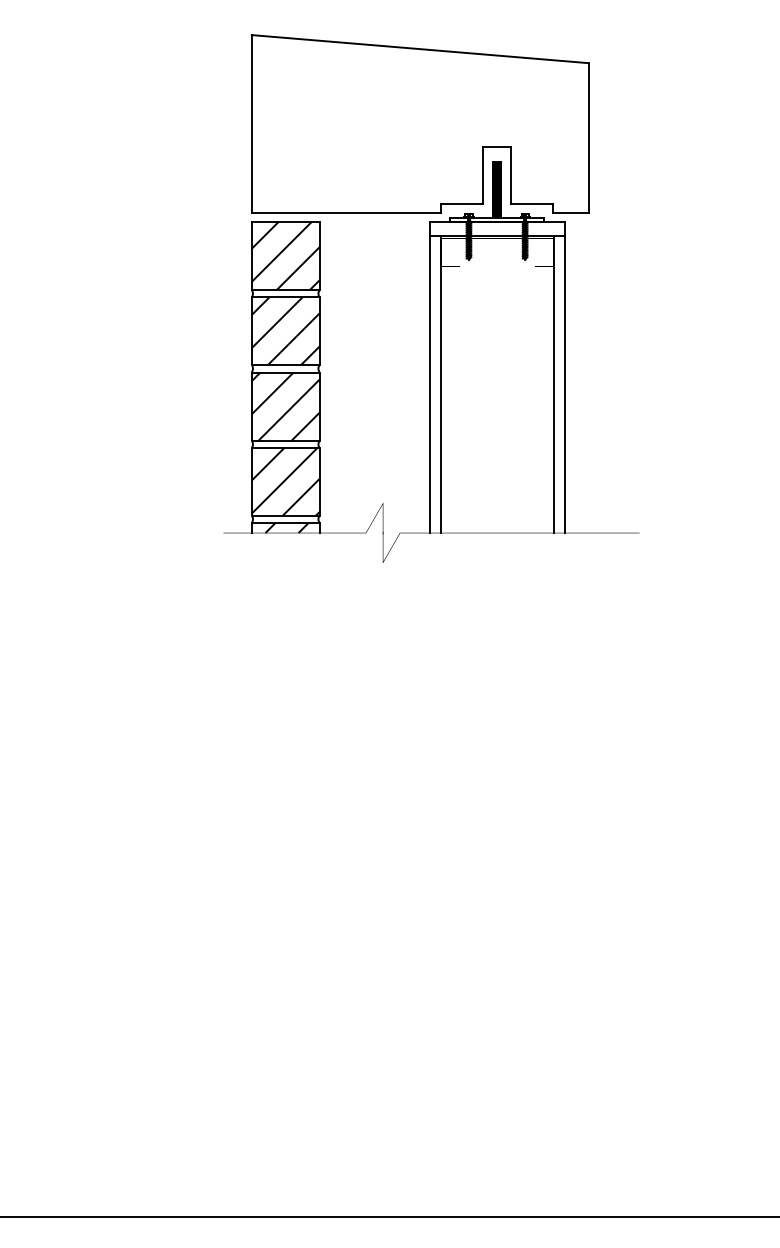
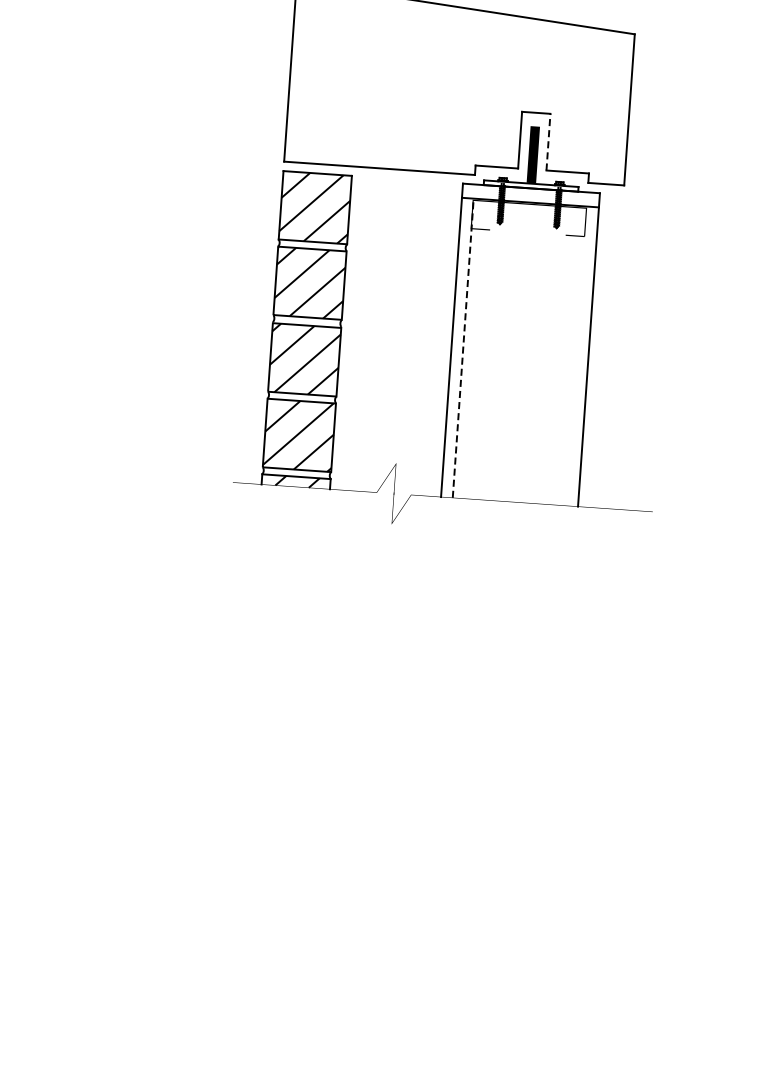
line: (511, 175) -> (548, 142), solid -> dashed
line: (441, 384) -> (463, 348), solid -> dashed
line: (553, 384) -> (576, 355), removed

